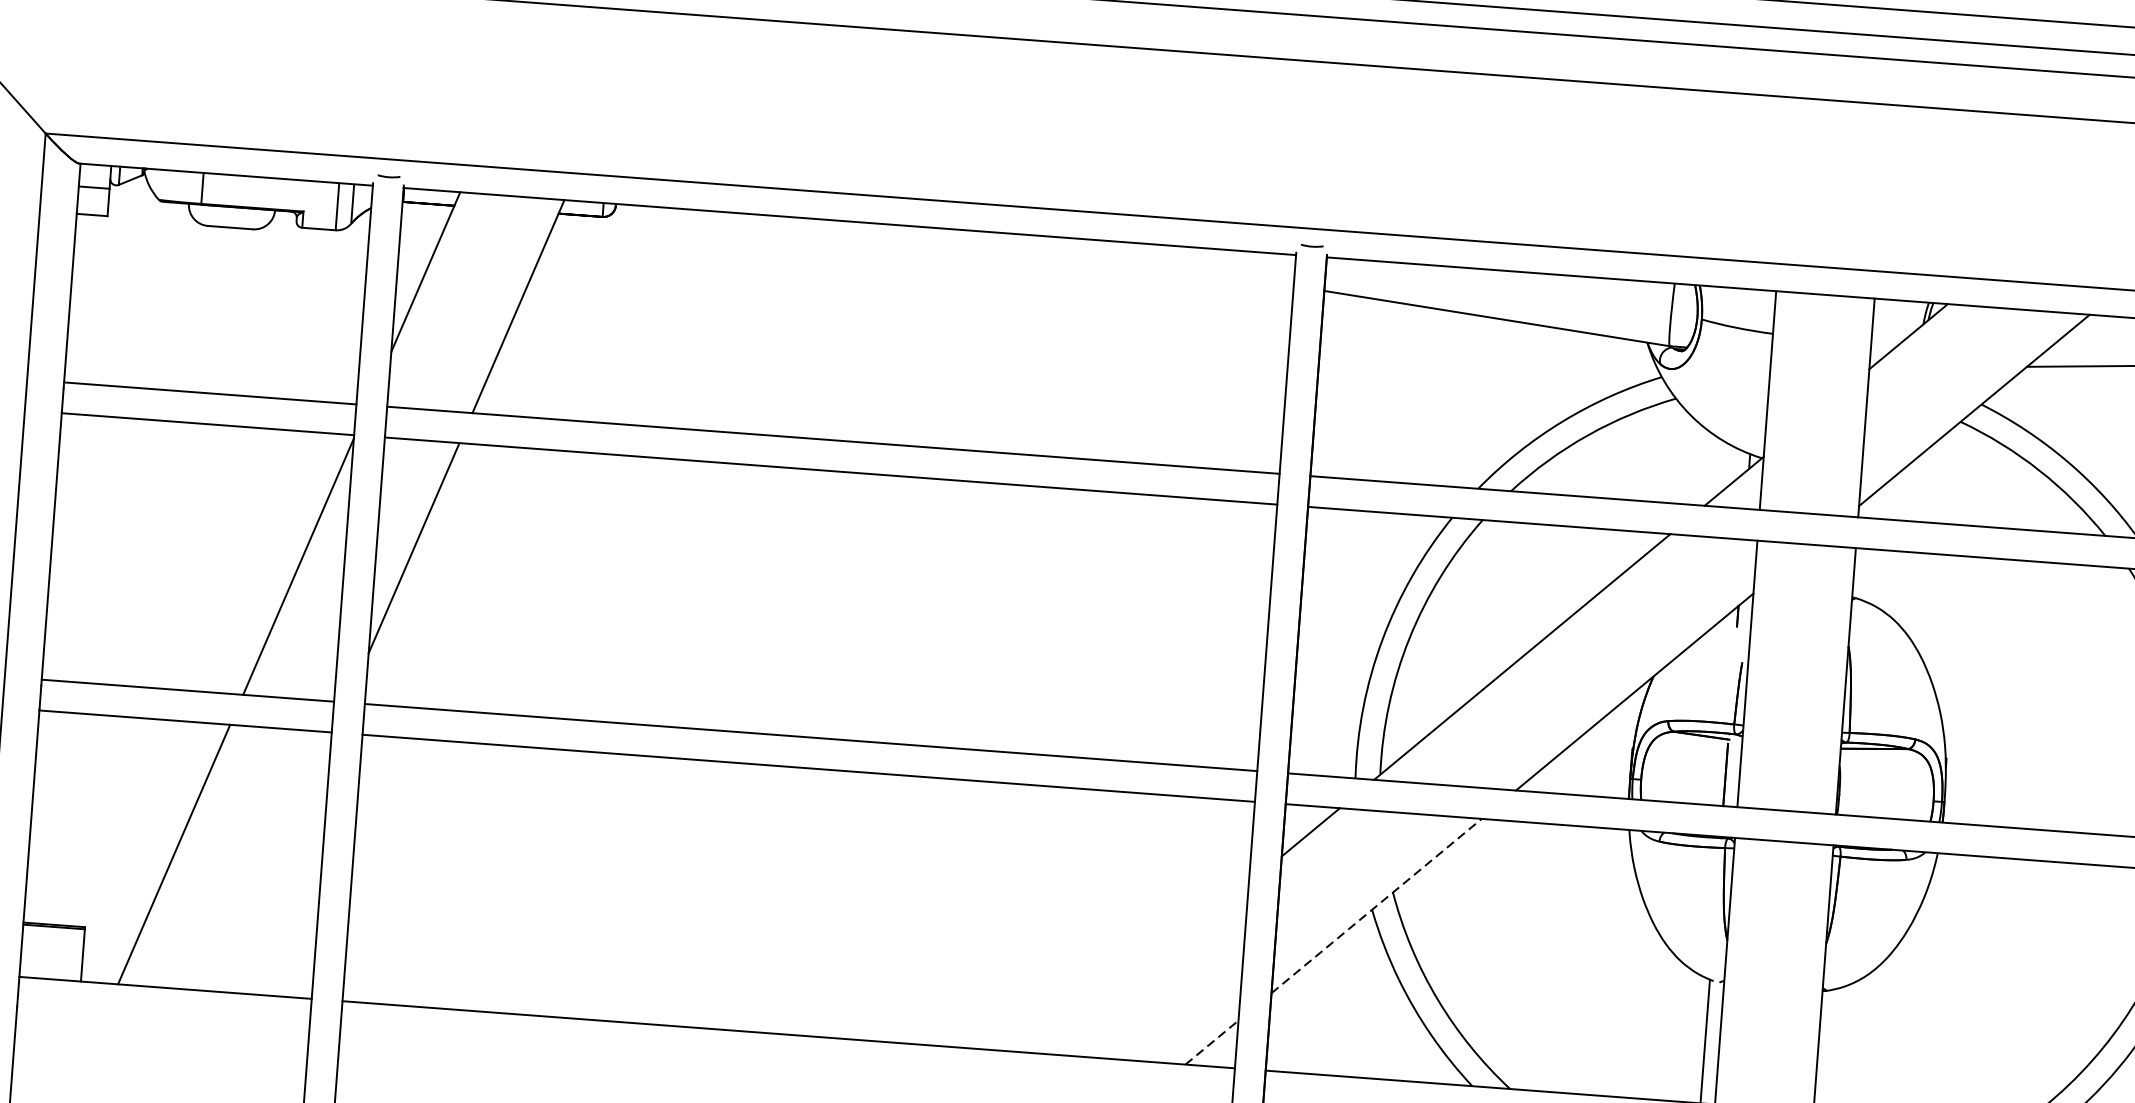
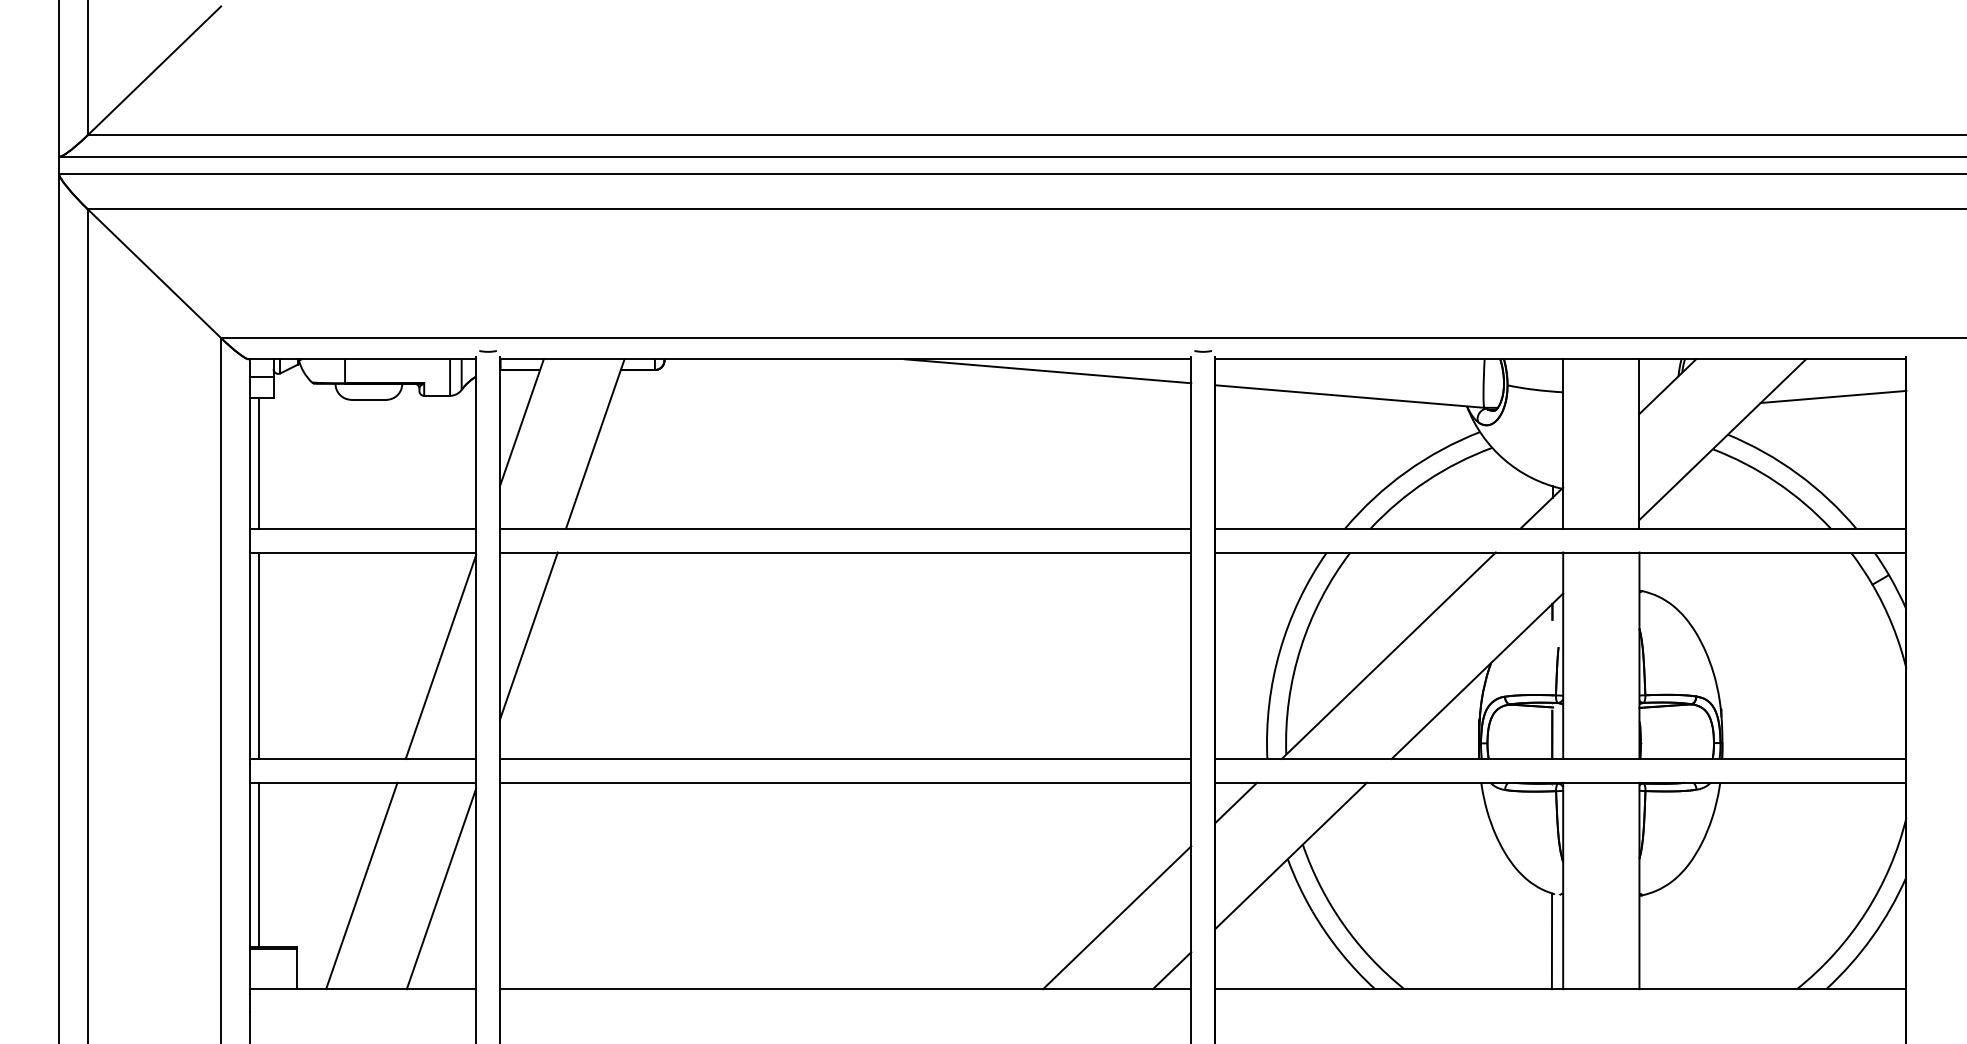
line: (1109, 256) -> (1047, 371), added
line: (83, 299) -> (259, 463), added
line: (64, 547) -> (259, 655), added
line: (44, 816) -> (259, 864), added
line: (276, 865) -> (441, 888), added
line: (1377, 905) -> (1291, 855), dashed -> solid
line: (1146, 968) -> (1117, 917), added
line: (1212, 1042) -> (1172, 970), dashed -> solid

